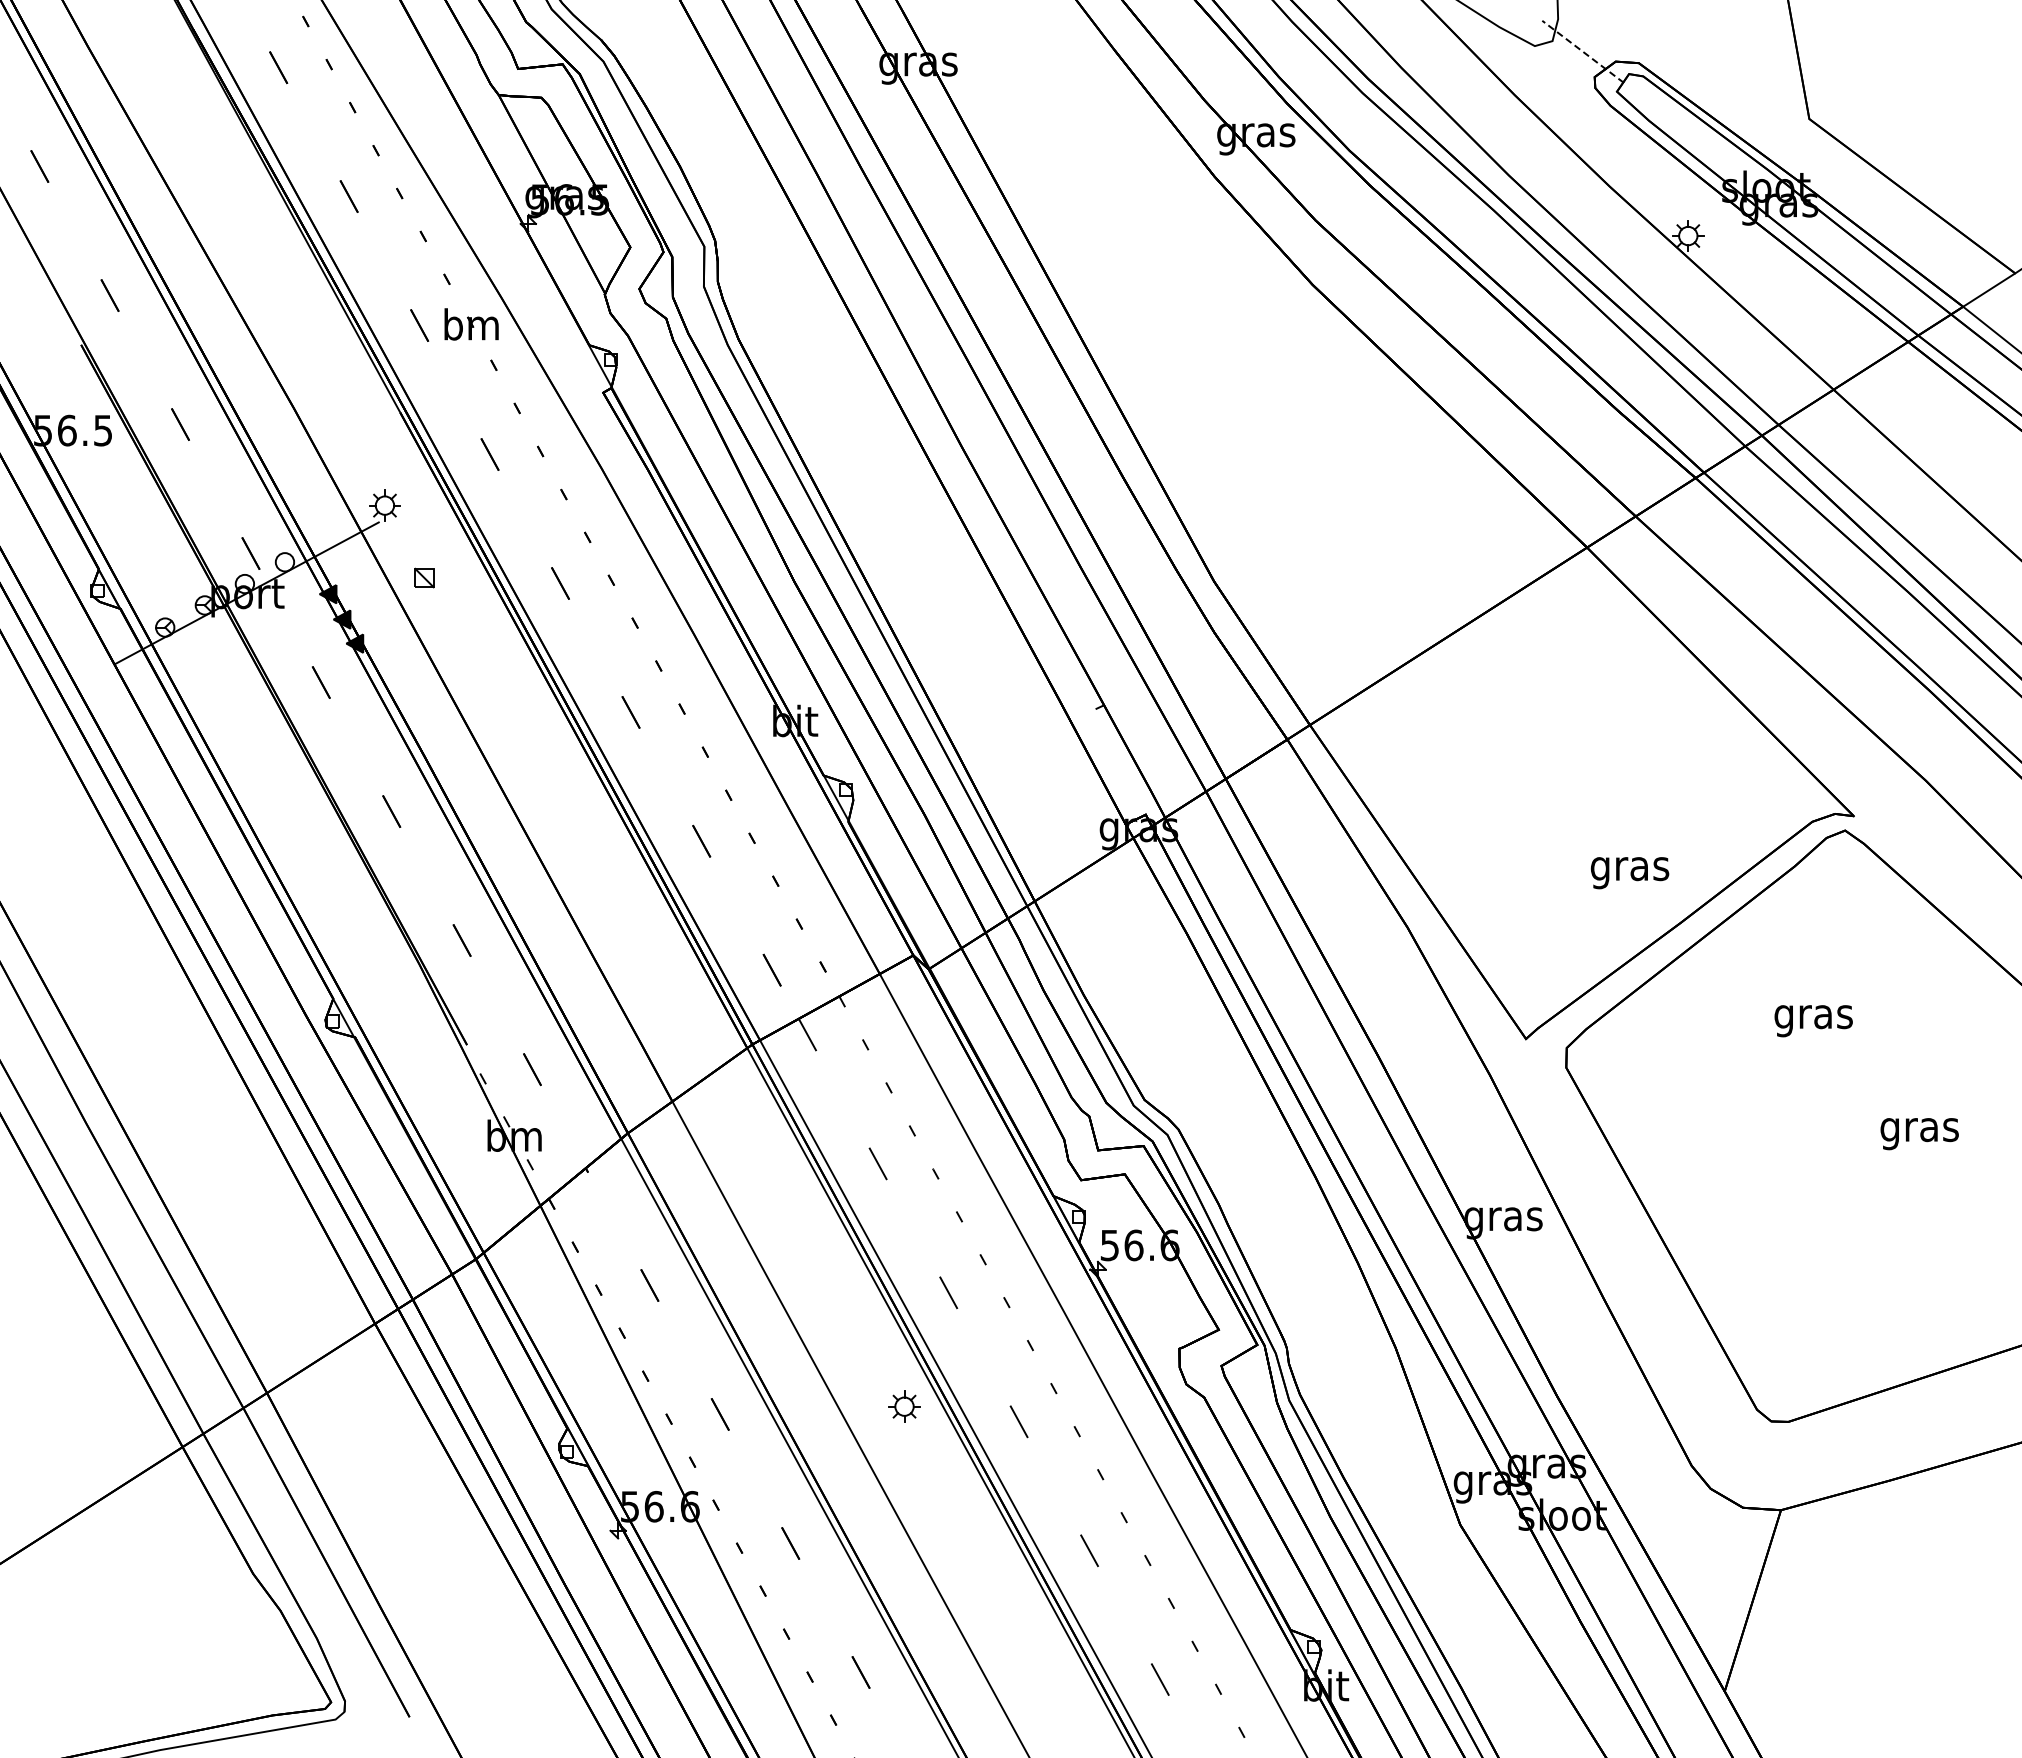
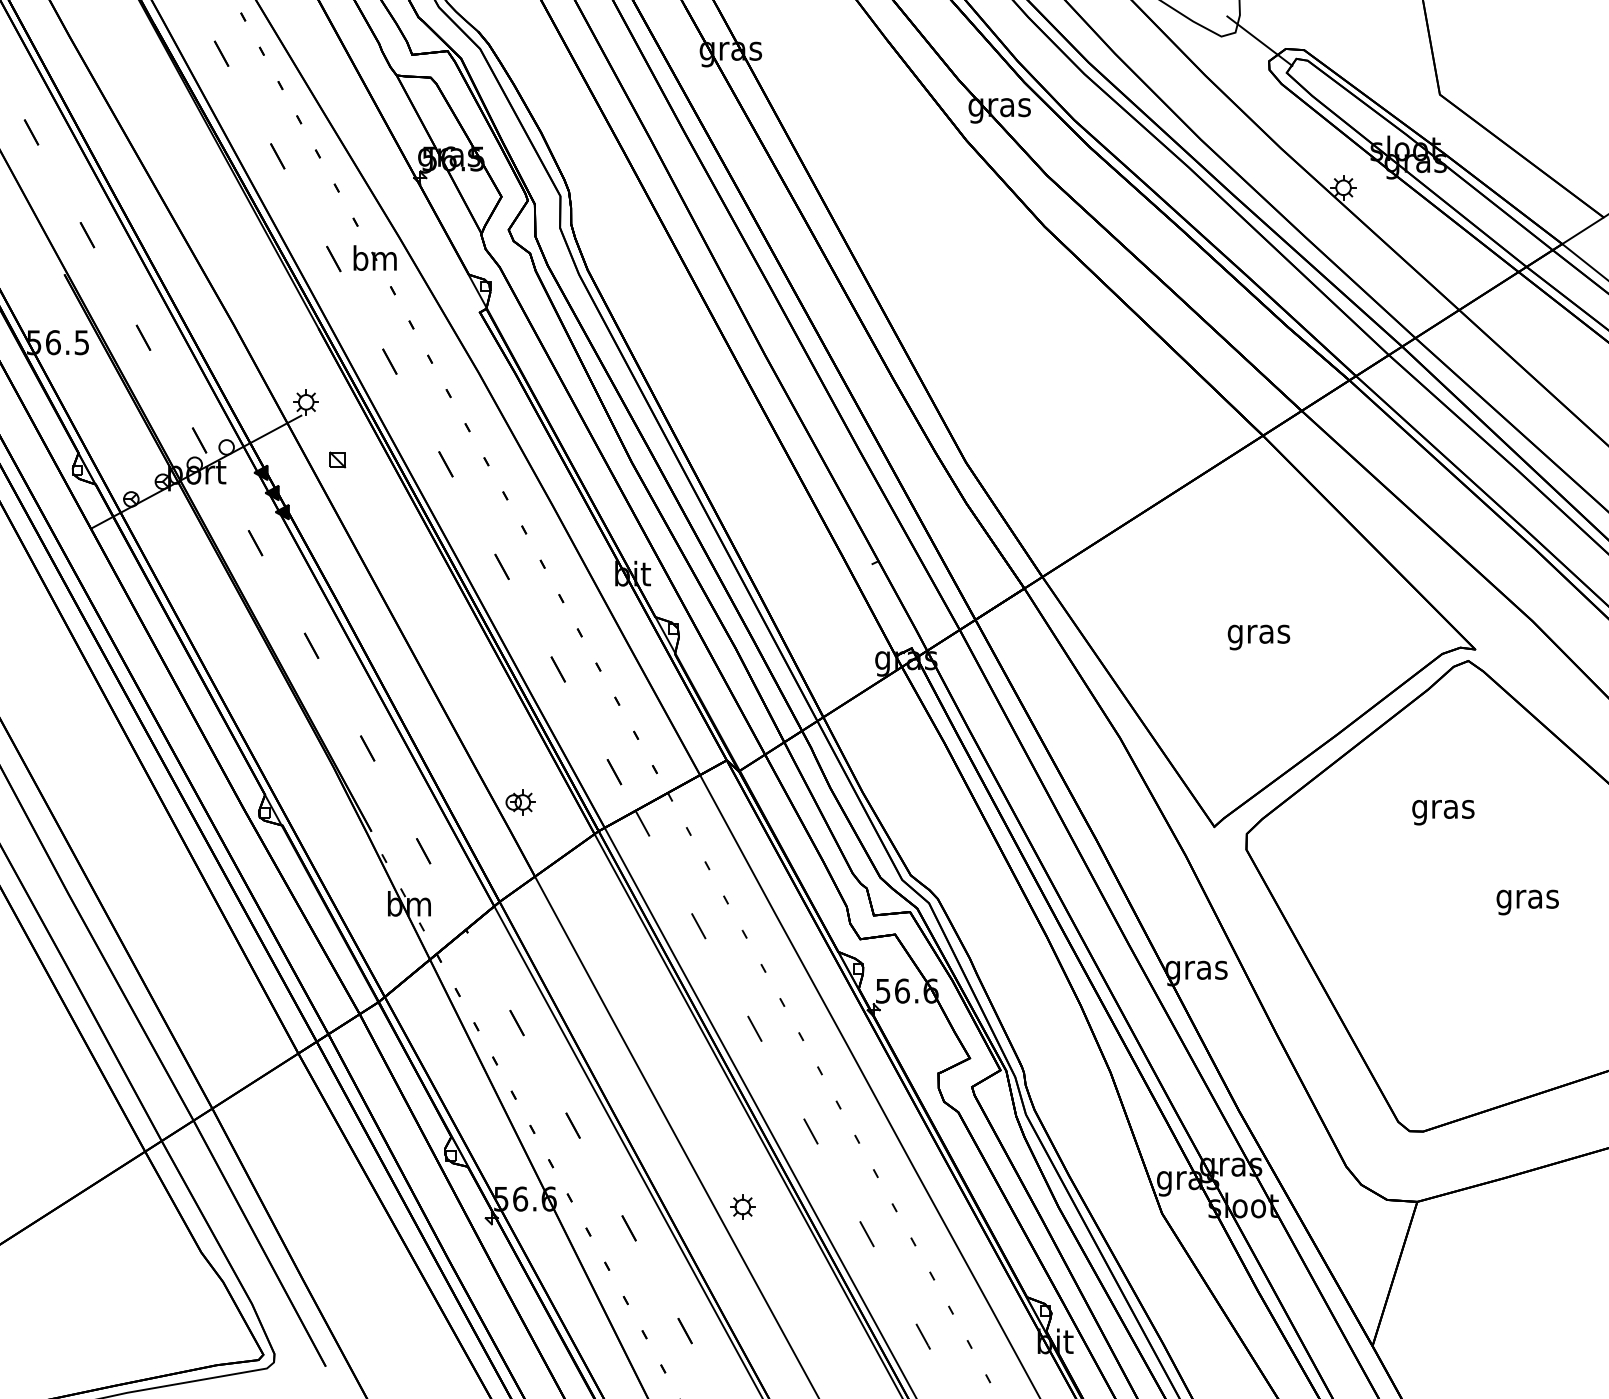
line: (1582, 51) -> (1259, 40), dashed -> solid
text: (1629, 873) -> (1258, 637), moved
part: (653, 1008) -> (519, 802), added
part: (904, 1406) -> (742, 1206), moved

